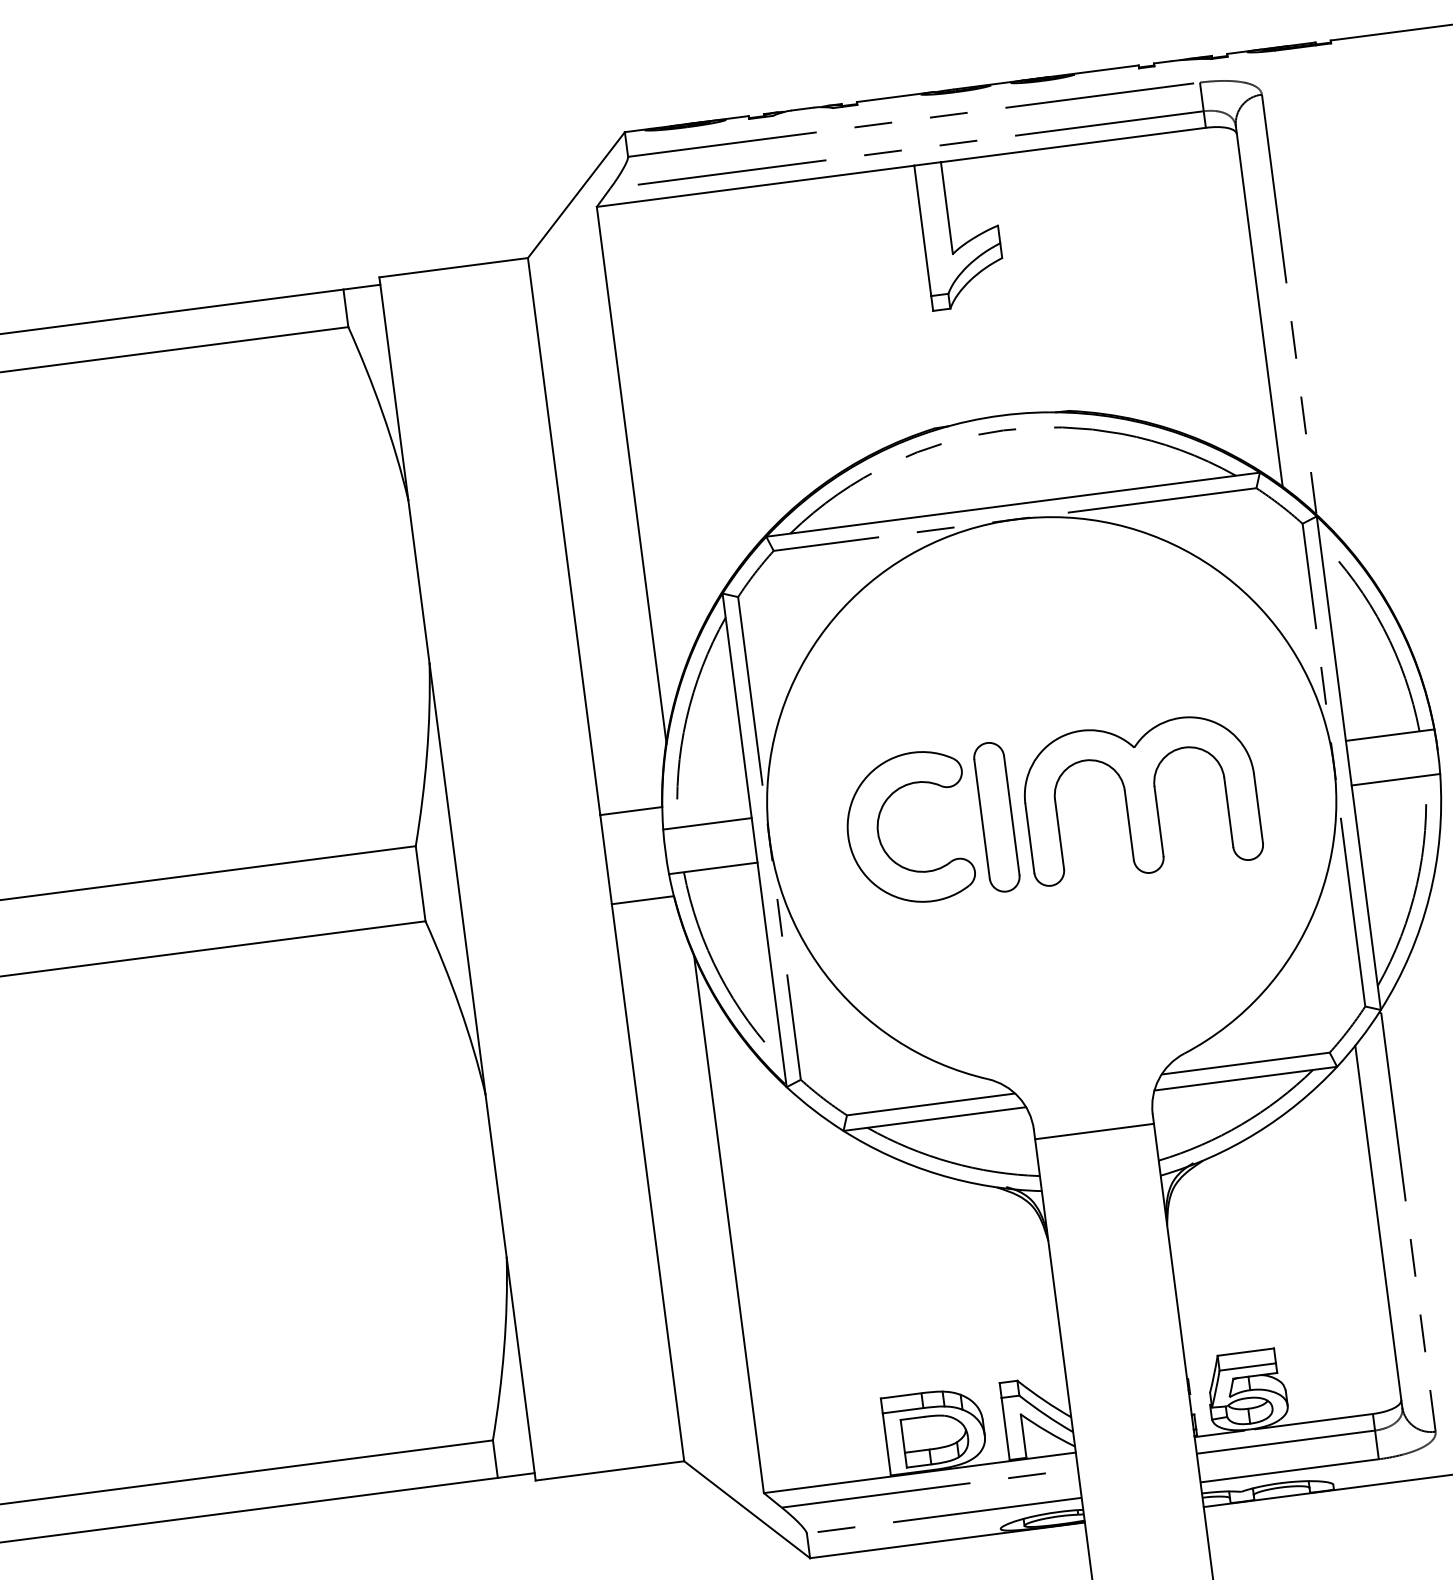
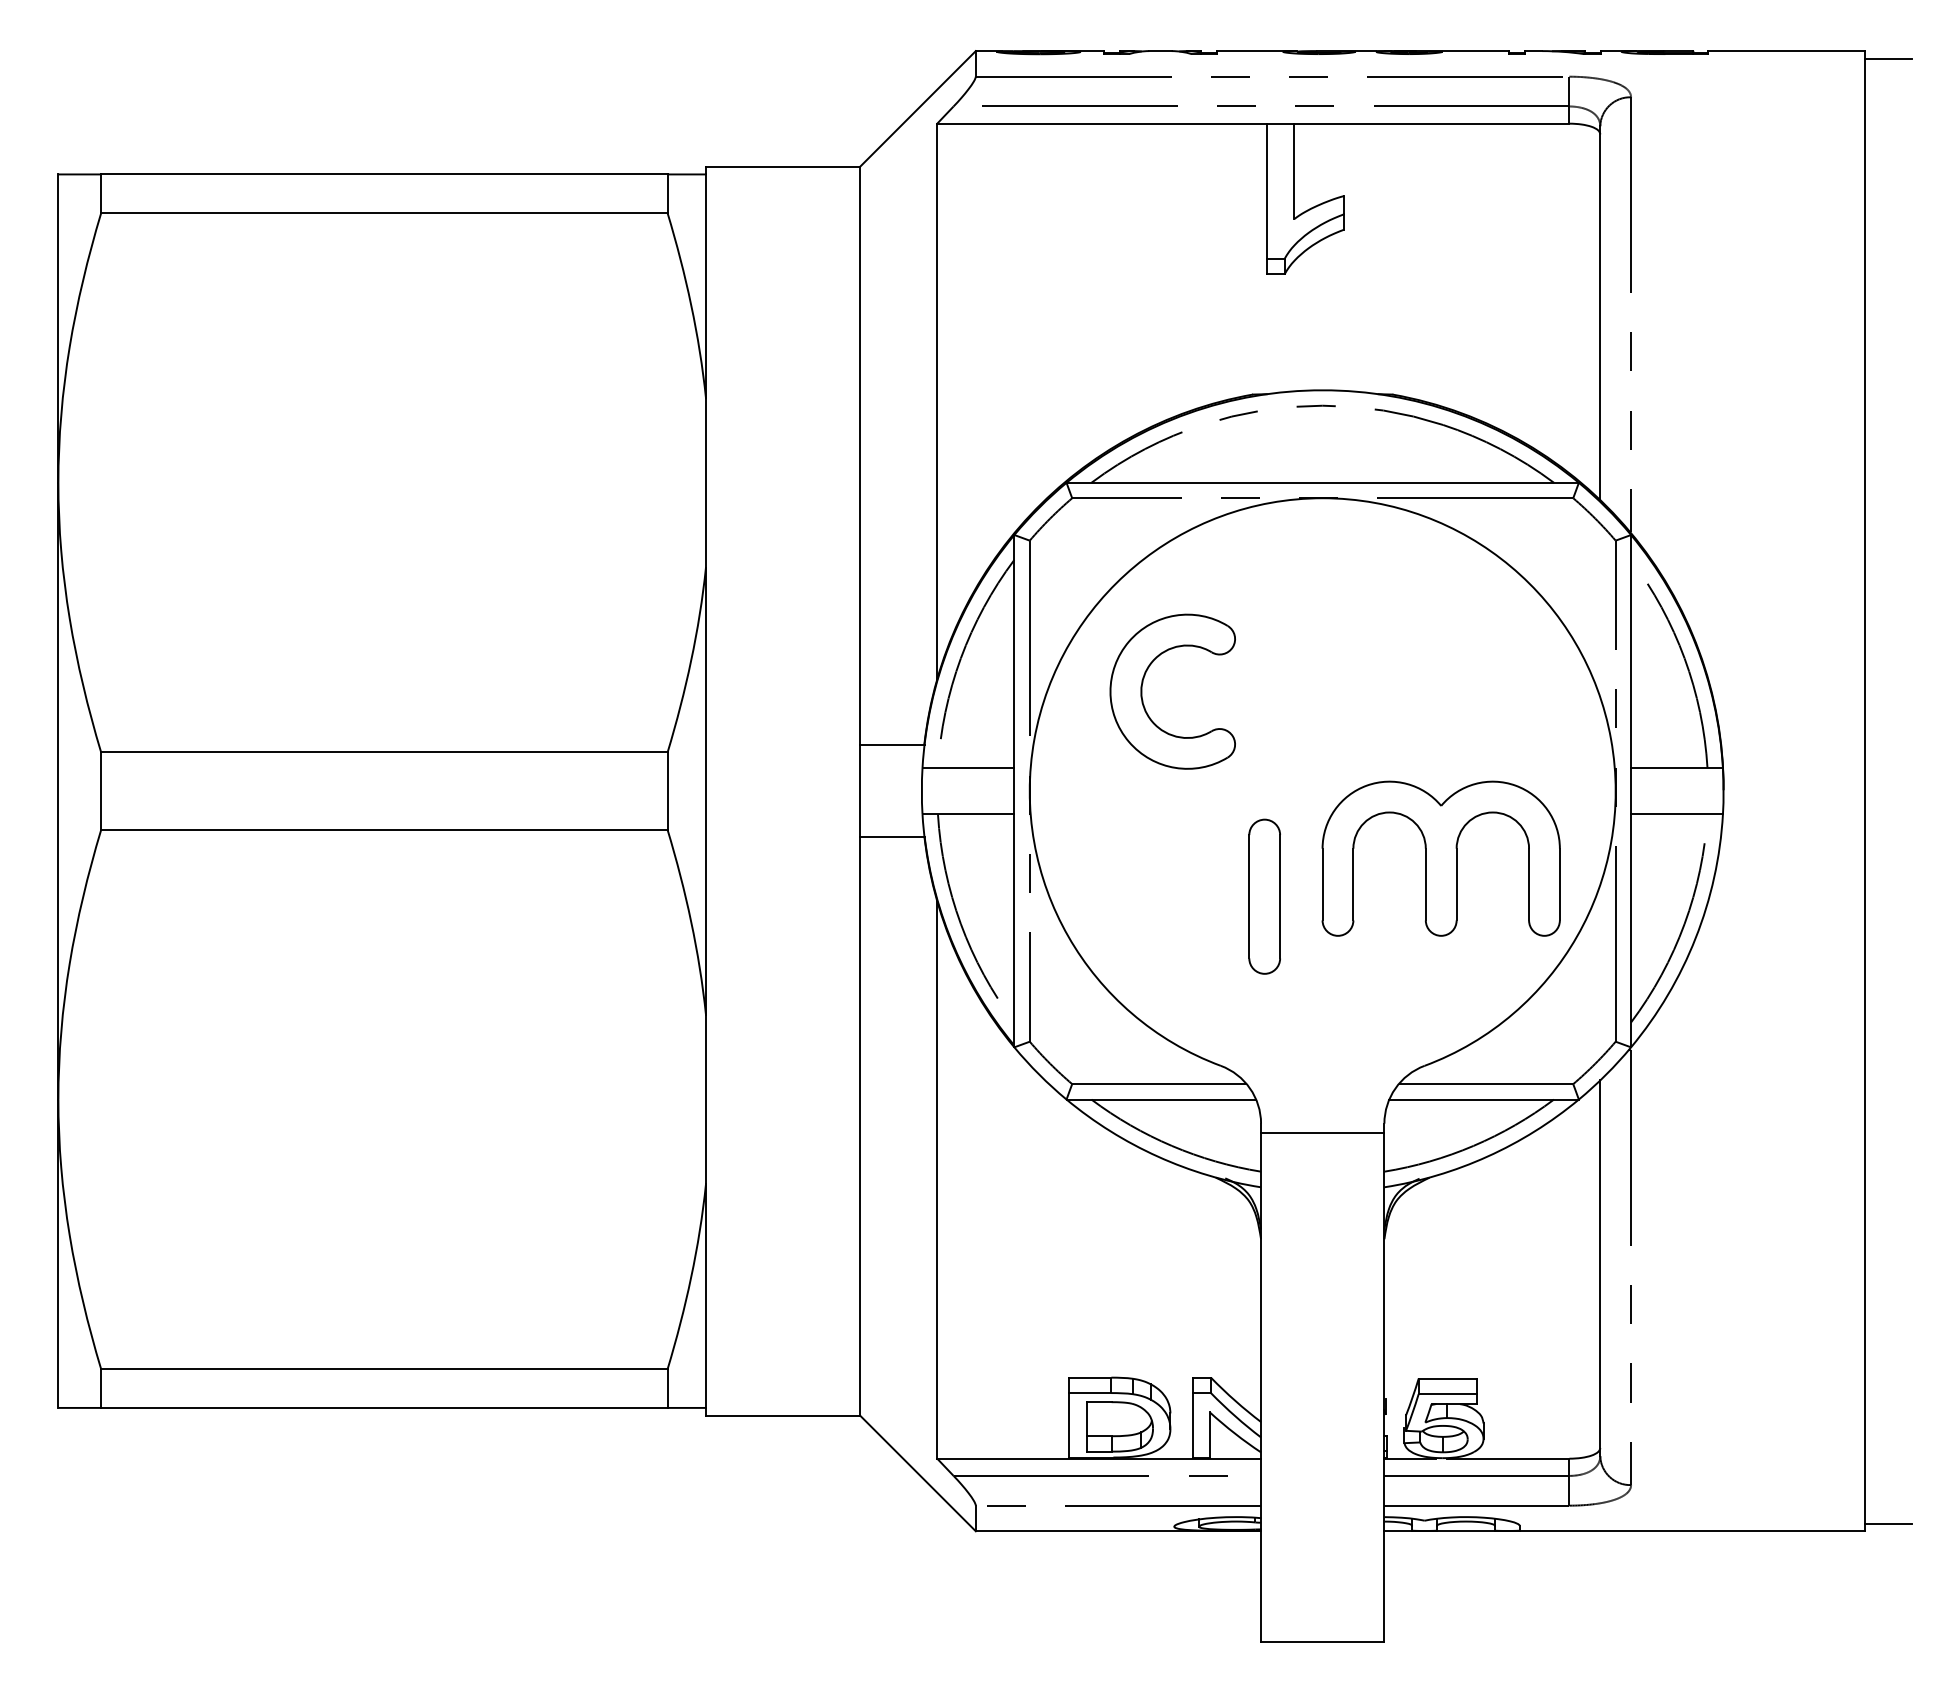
part: (1140, 798) -> (1440, 858), moved
part: (996, 817) -> (1264, 896), moved
part: (879, 832) -> (1142, 691), moved

